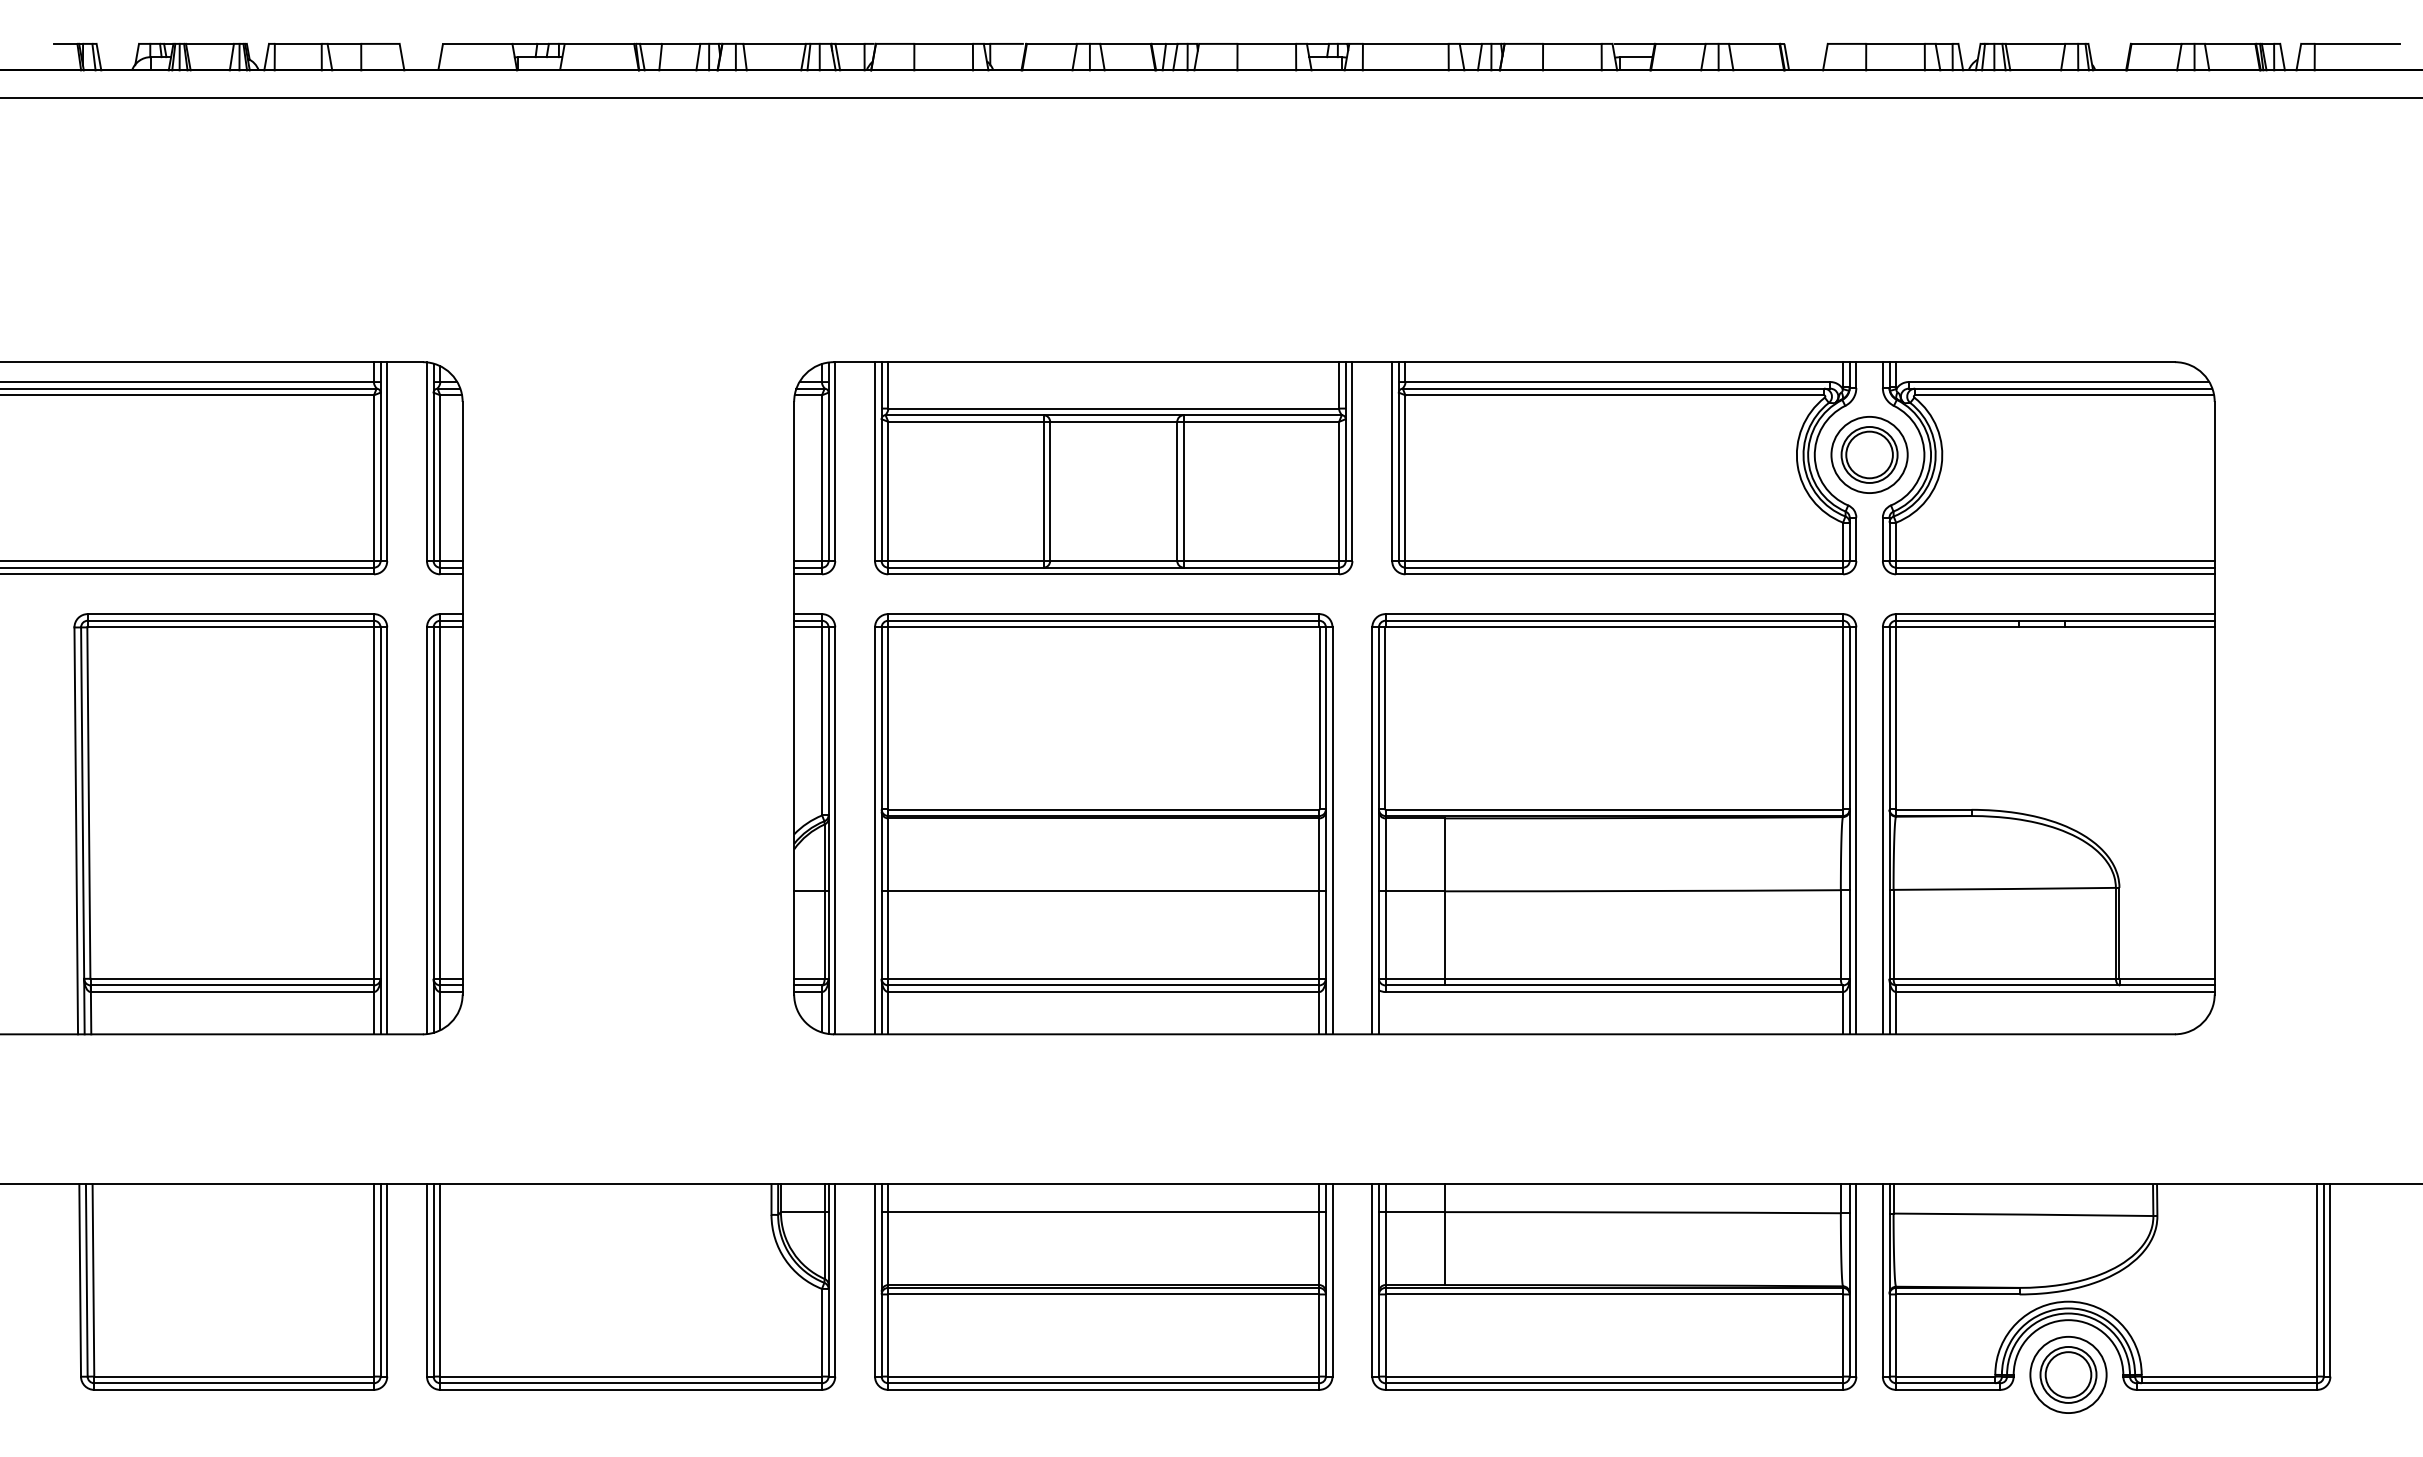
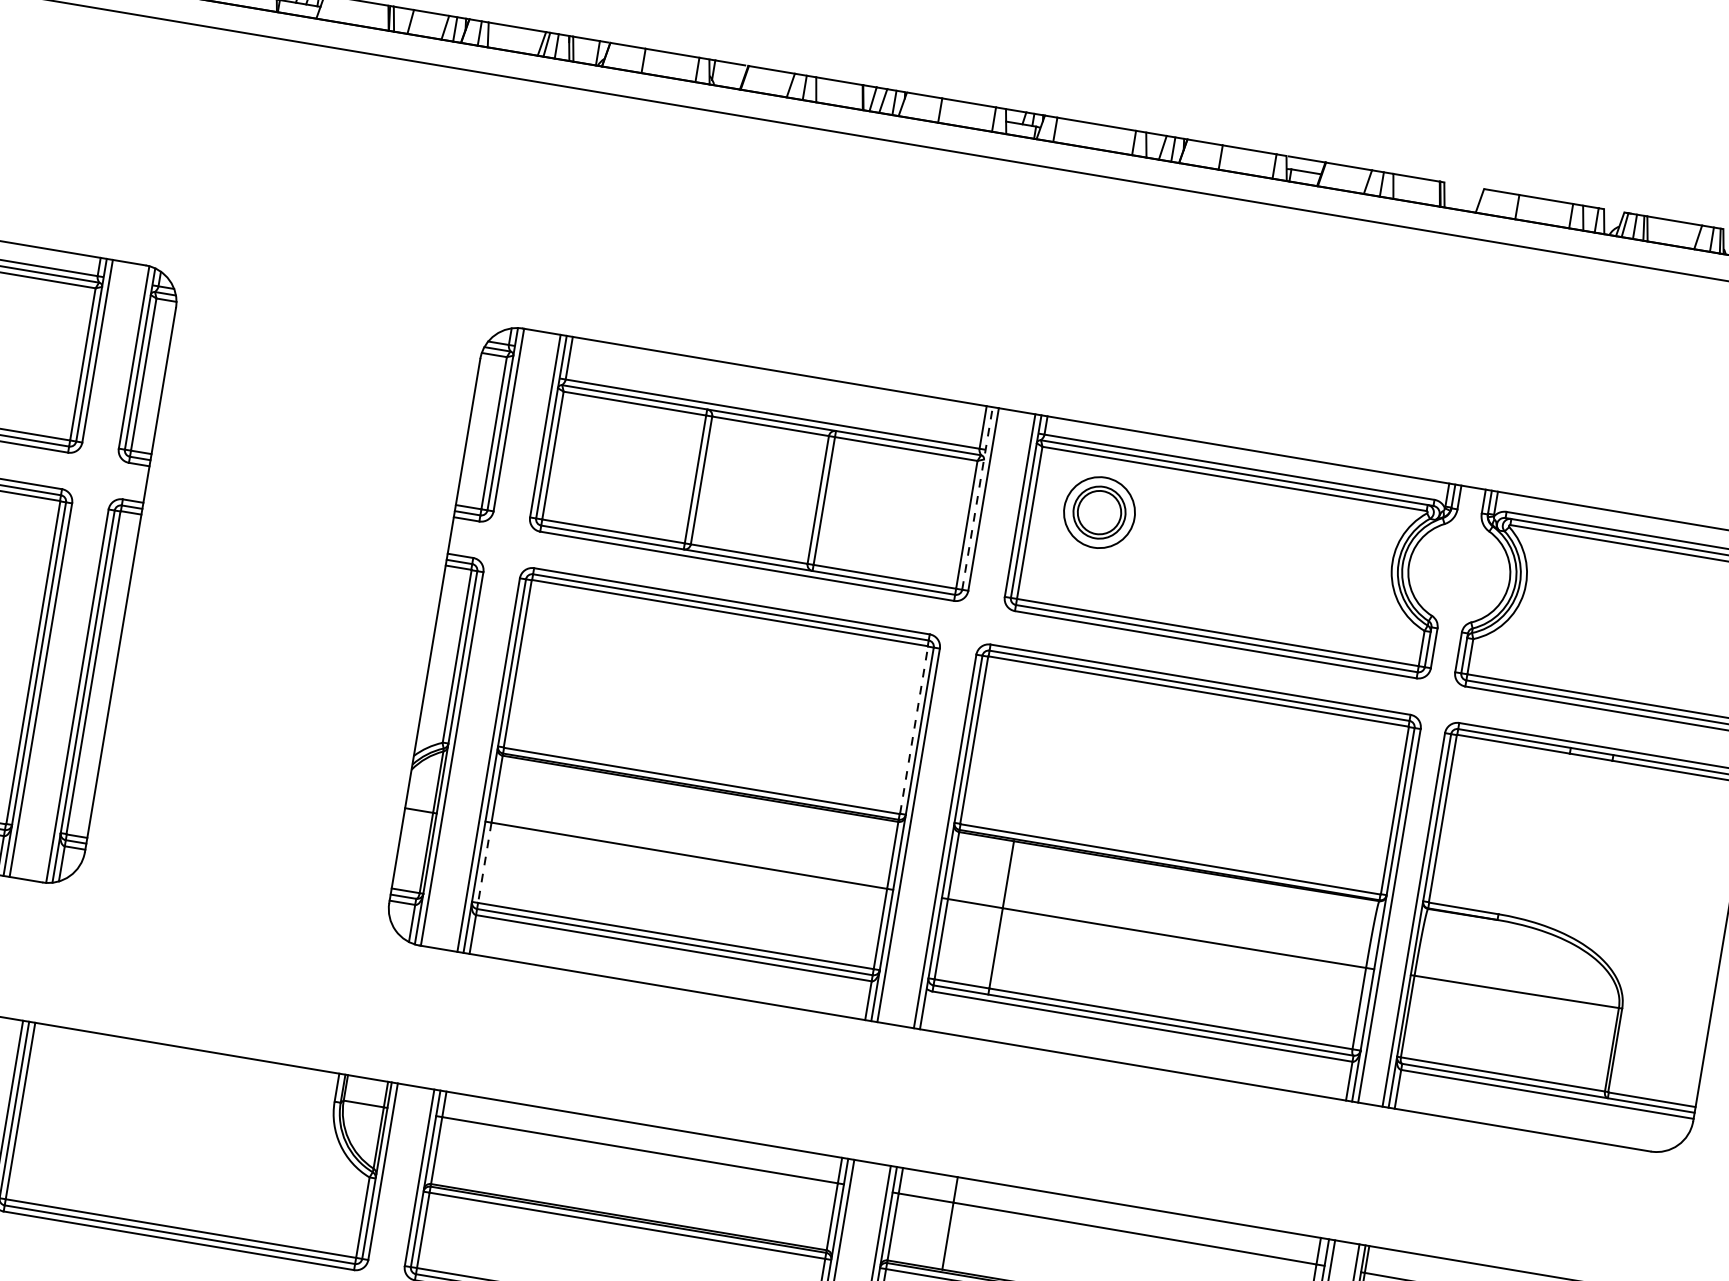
part: (1869, 454) -> (1099, 512), moved
line: (1345, 461) -> (977, 498), solid -> dashed
line: (1319, 717) -> (914, 729), solid -> dashed
line: (888, 935) -> (484, 863), solid -> dashed

